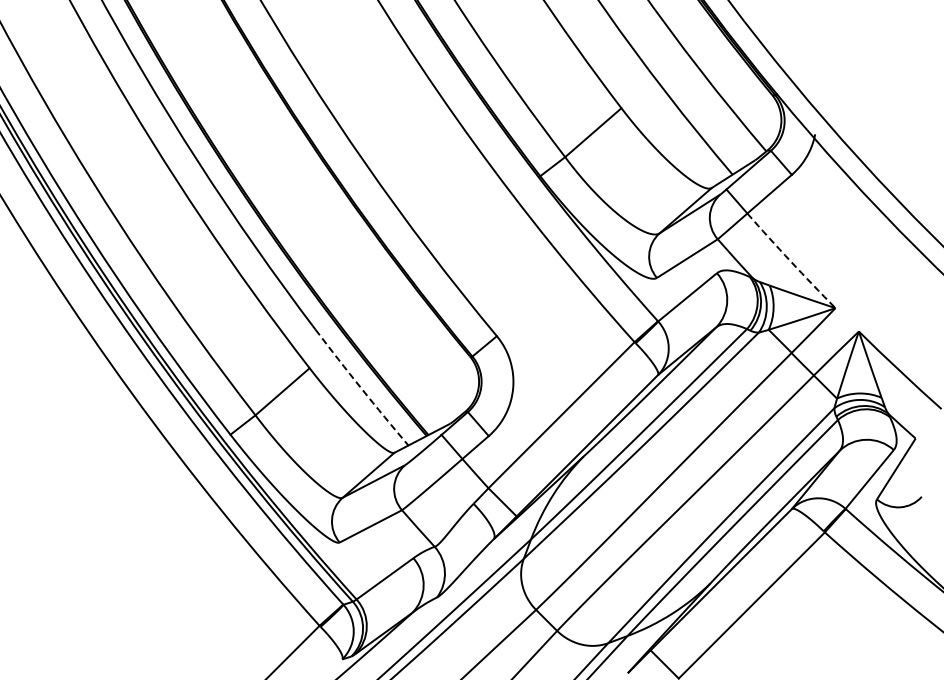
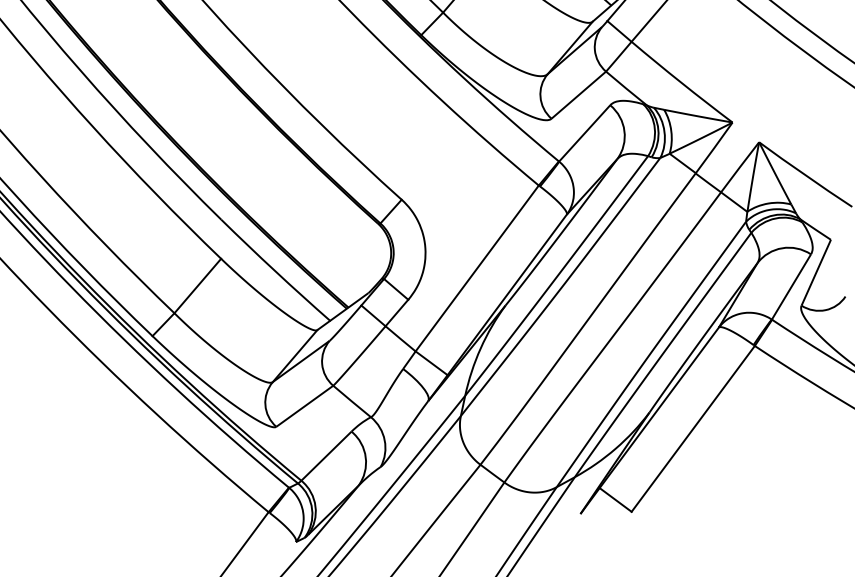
arc: (790, 261) -> (681, 82), dashed -> solid
arc: (361, 388) -> (275, 271), dashed -> solid

